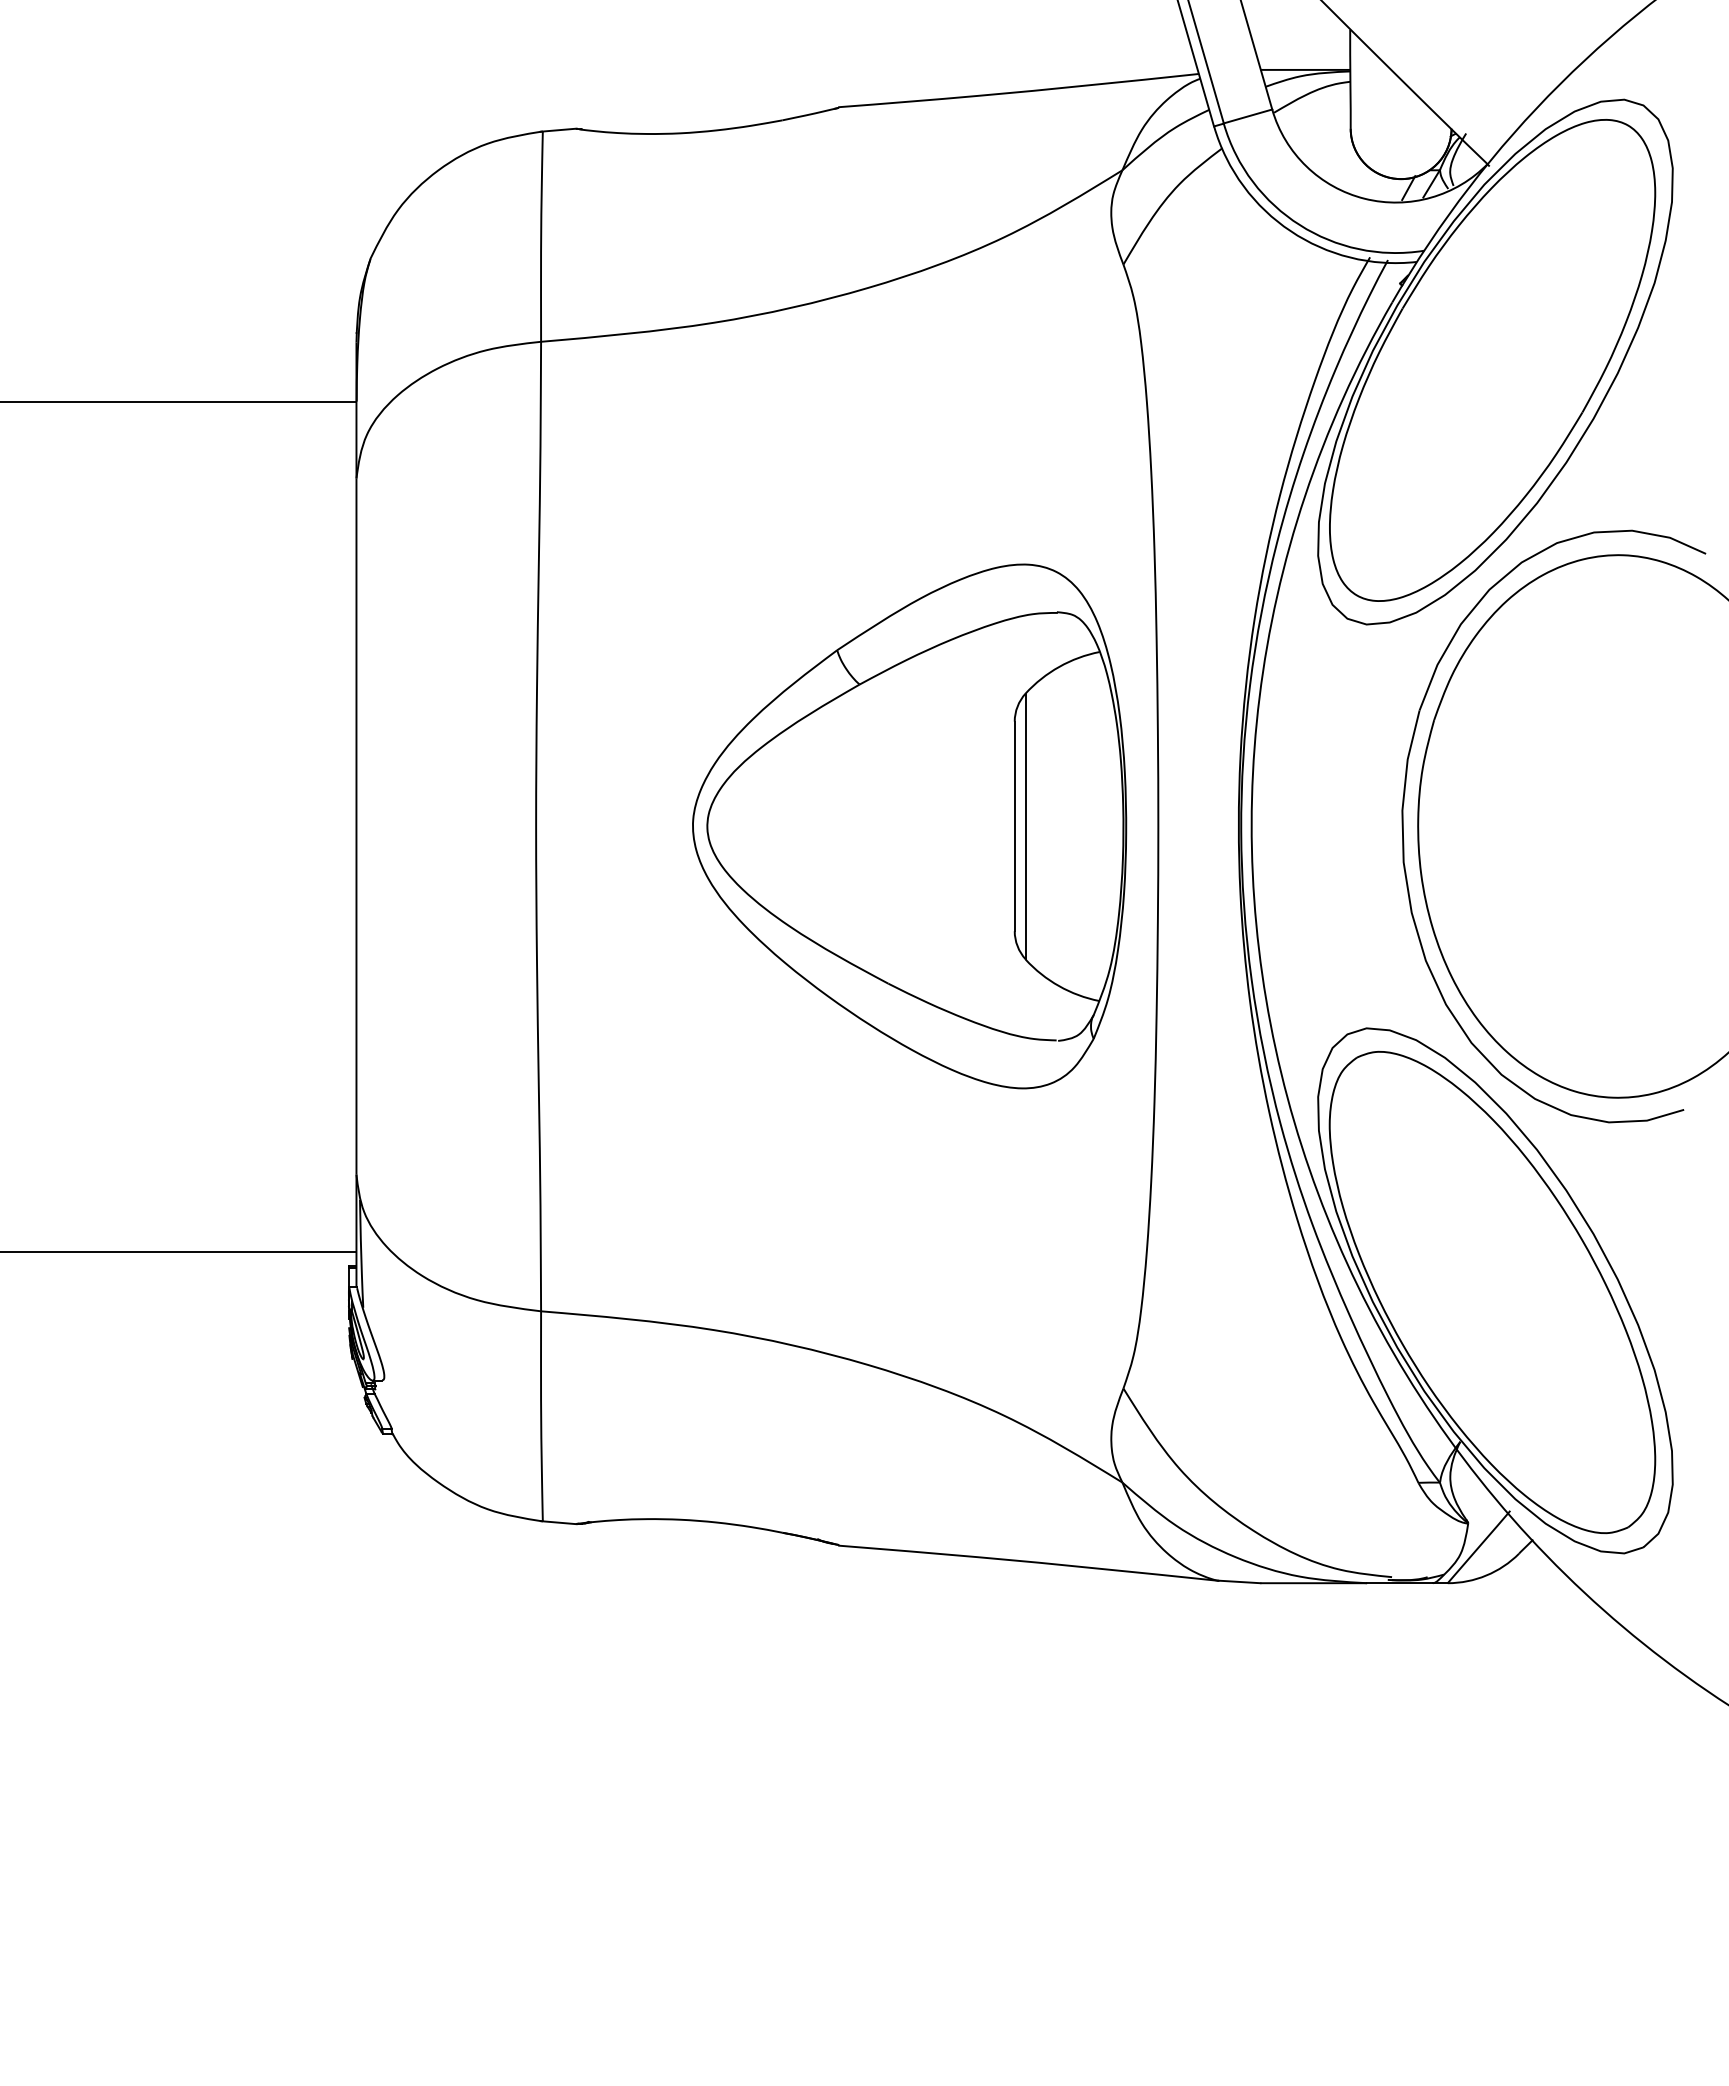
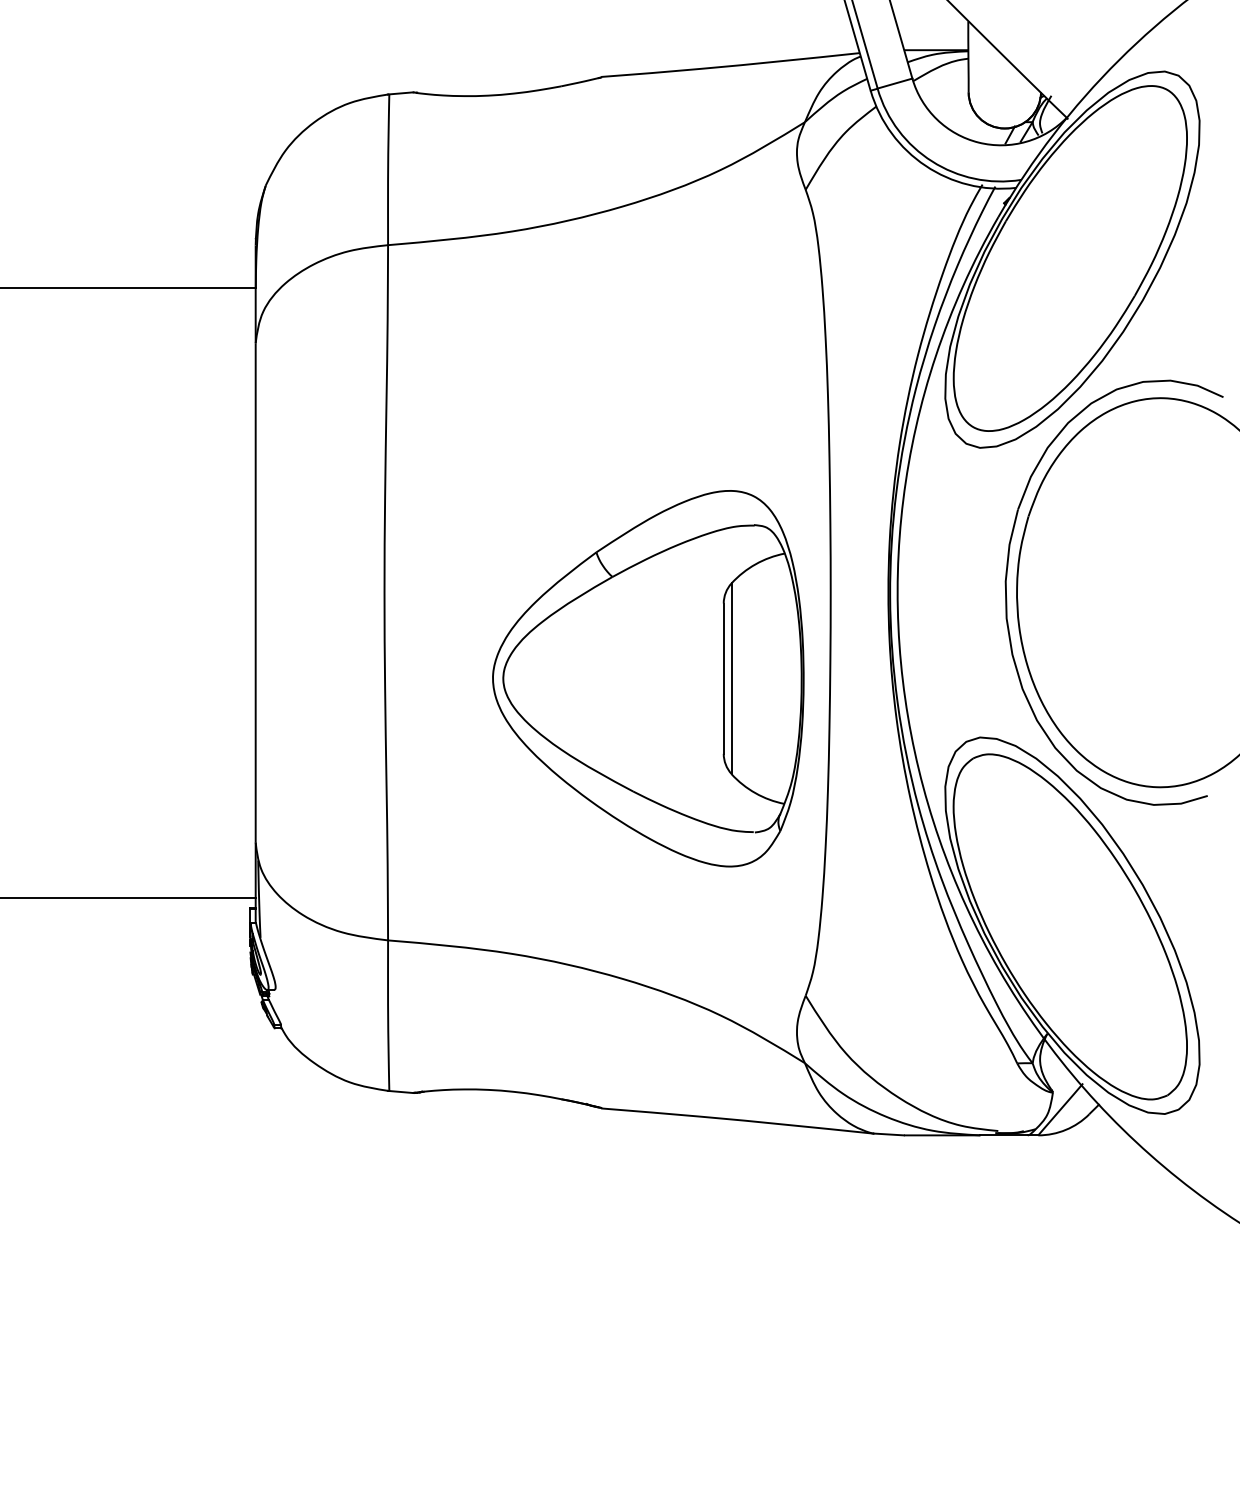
part: (909, 826) -> (648, 678), moved

